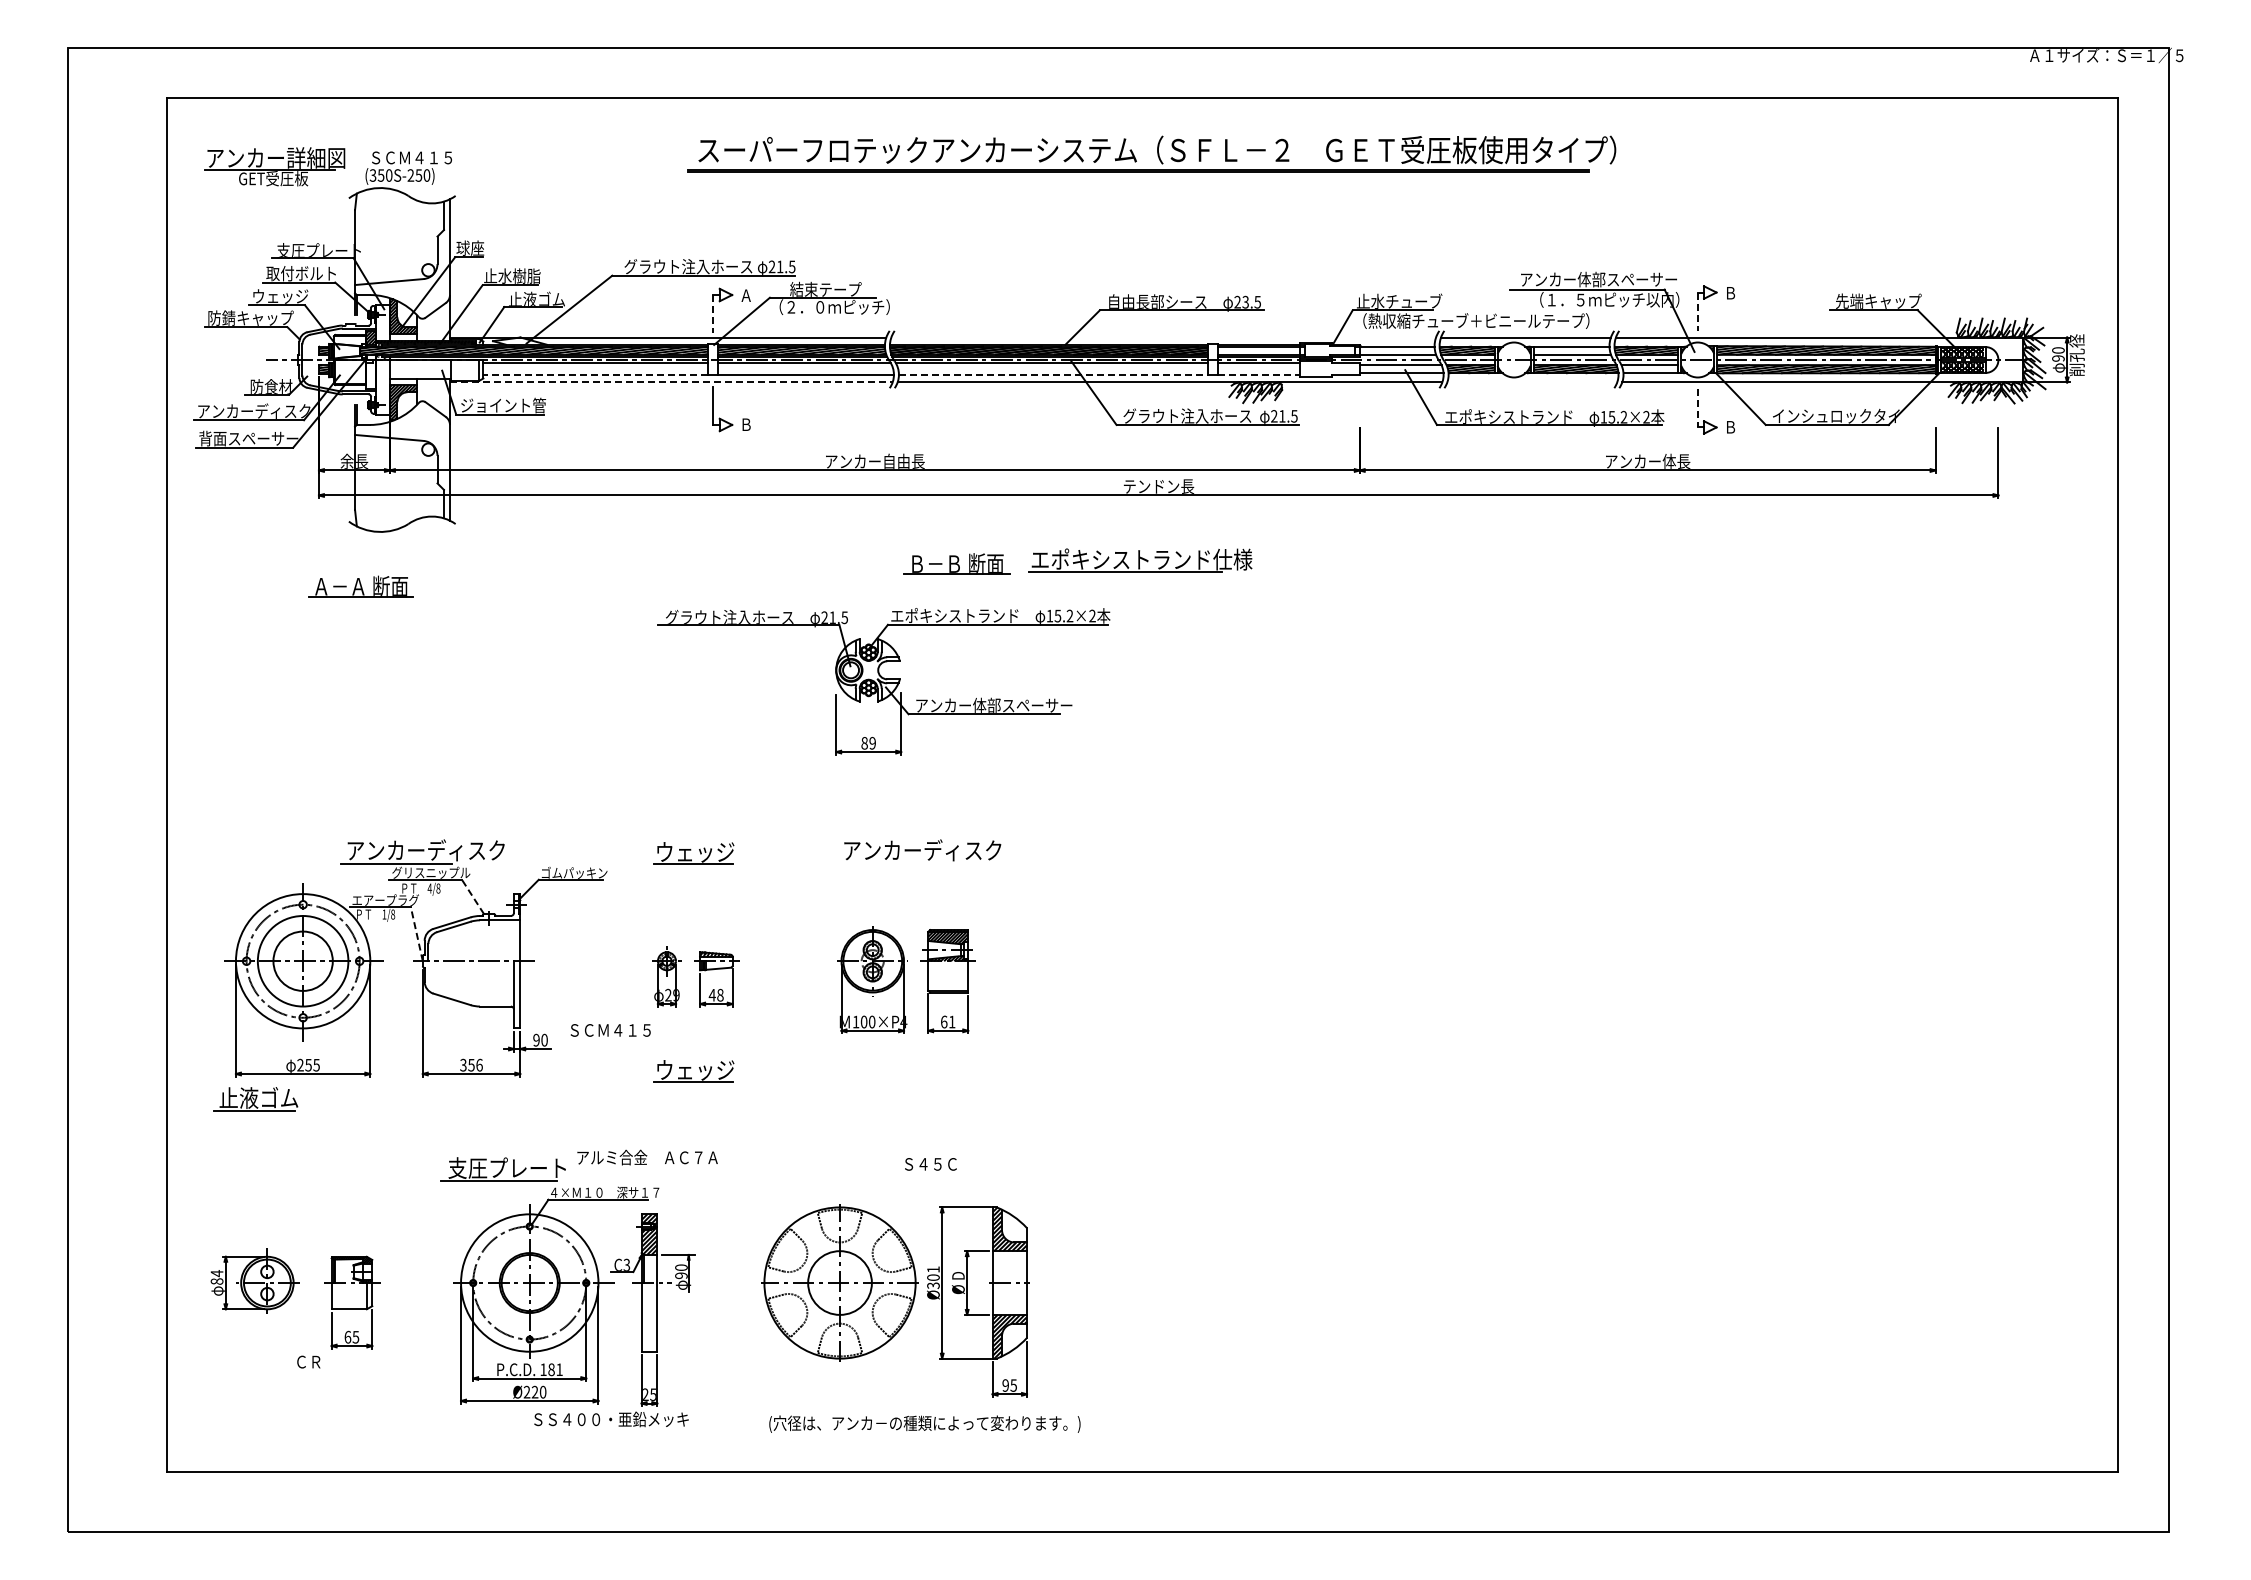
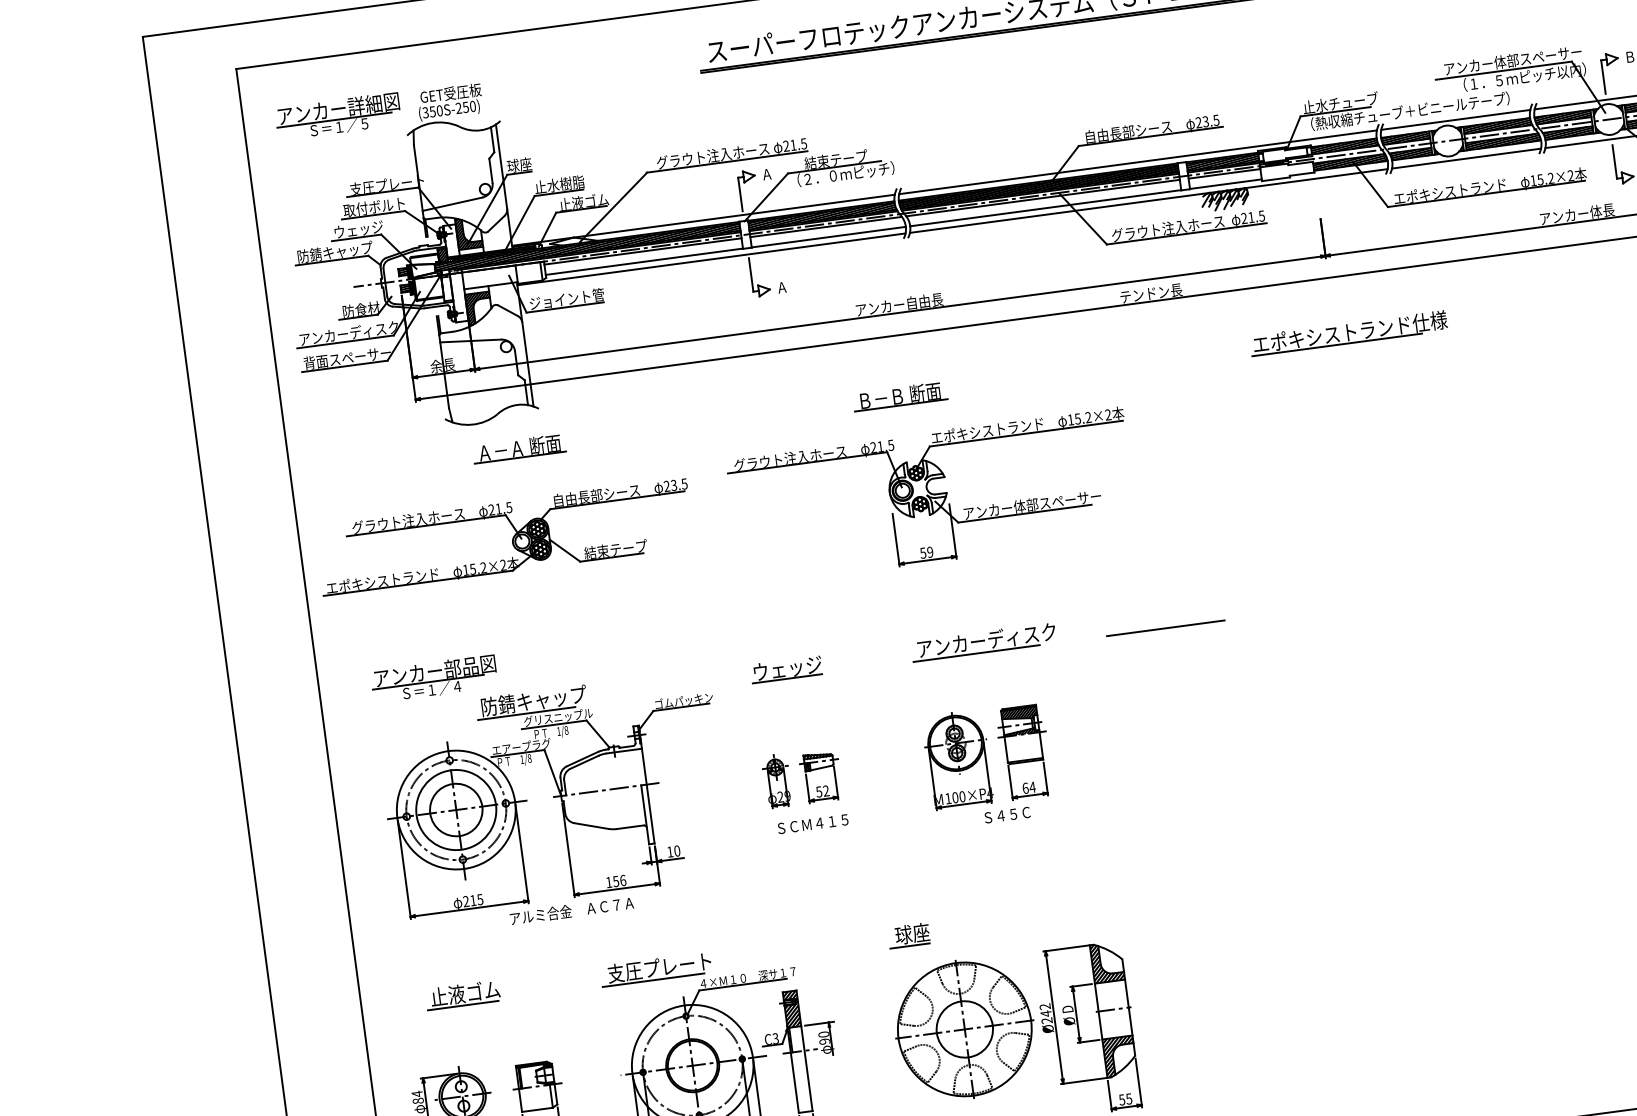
text: (410, 157) -> (456, 92), ＳＣＭ４１５ -> GET受圧板
text: (273, 178) -> (338, 127), GET受圧板 -> Ｓ＝１／５
line: (1697, 312) -> (1603, 77), dashed -> solid
line: (713, 314) -> (740, 194), dashed -> solid
line: (1163, 337) -> (1137, 162), added
hatch: (1258, 350) -> (1222, 162), added
hatch: (1397, 350) -> (1344, 146), added
hatch: (1571, 350) -> (1497, 125), added
hatch: (1401, 369) -> (1350, 162), added
hatch: (1650, 369) -> (1568, 133), added
line: (595, 375) -> (644, 262), dashed -> solid
line: (1053, 375) -> (1045, 208), dashed -> solid
line: (1258, 375) -> (1225, 184), dashed -> solid
line: (671, 382) -> (711, 259), dashed -> solid
line: (1532, 382) -> (1466, 158), added
line: (1697, 408) -> (1614, 162), dashed -> solid
text: (745, 424) -> (781, 287), Ｂ -> Ａ
part: (1140, 560) -> (1349, 333), moved
part: (956, 563) -> (899, 395), moved
part: (360, 586) -> (519, 448), moved
part: (406, 665) -> (512, 538), added
text: (864, 743) -> (923, 553), 89 -> 59
part: (298, 810) -> (434, 678), added
text: (425, 850) -> (550, 698), アンカーディスク -> 防錆キャップ
line: (909, 863) -> (976, 653), added
line: (1125, 863) -> (1166, 628), added
text: (429, 888) -> (558, 731), 4/8 -> 1/8
line: (473, 897) -> (598, 734), dashed -> solid
line: (416, 934) -> (552, 773), dashed -> solid
text: (715, 995) -> (821, 791), 48 -> 52
text: (951, 1021) -> (1031, 787), 61 -> 64
text: (610, 1030) -> (812, 824), moved
text: (536, 1039) -> (670, 851), 90 -> 10
text: (463, 1064) -> (609, 881), 356 -> 156
text: (308, 1065) -> (473, 900), 255 -> 215
part: (693, 1071) -> (811, 861), removed
part: (255, 1099) -> (462, 995), moved
text: (647, 1157) -> (571, 910), moved
text: (930, 1164) -> (1007, 815), moved
part: (791, 1169) -> (908, 935), added
text: (933, 1277) -> (1046, 1013), Ø301 -> Ø242
text: (1005, 1385) -> (1121, 1099), 95 -> 55

